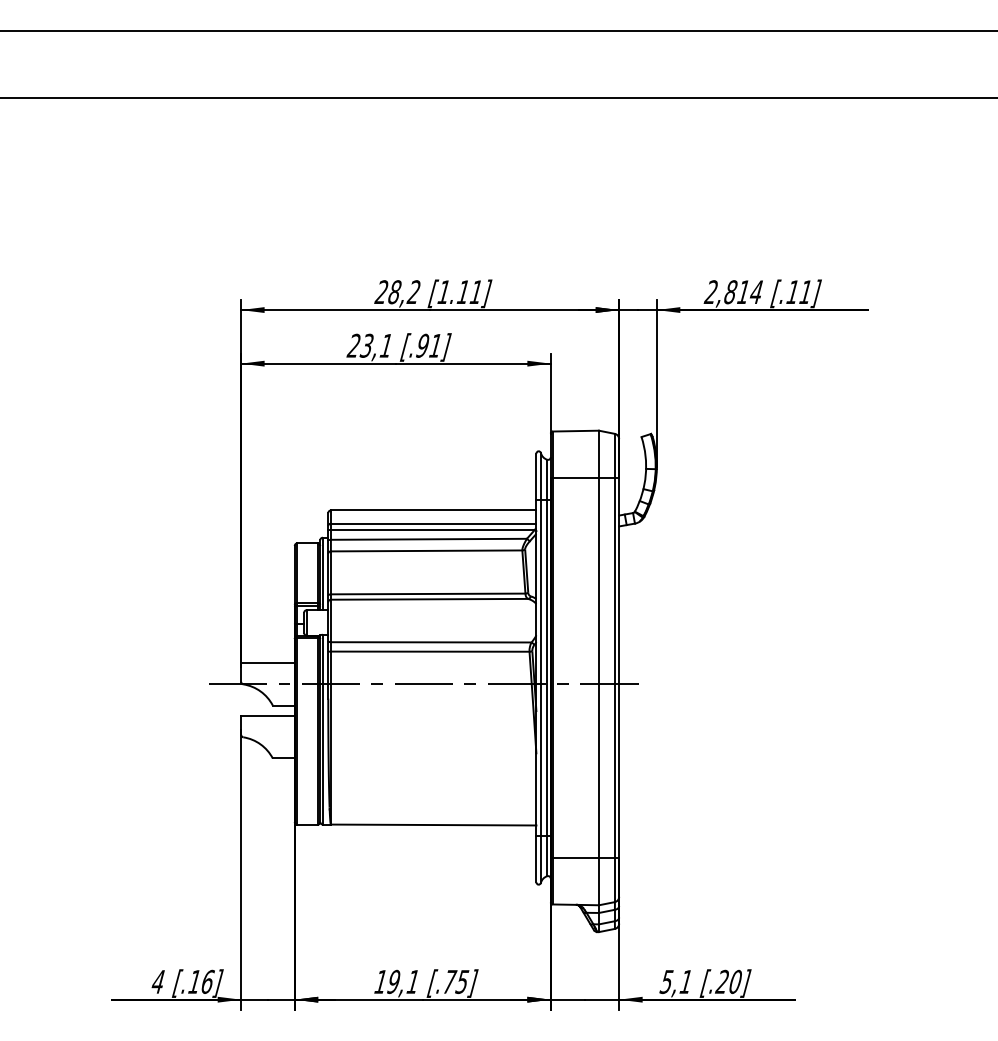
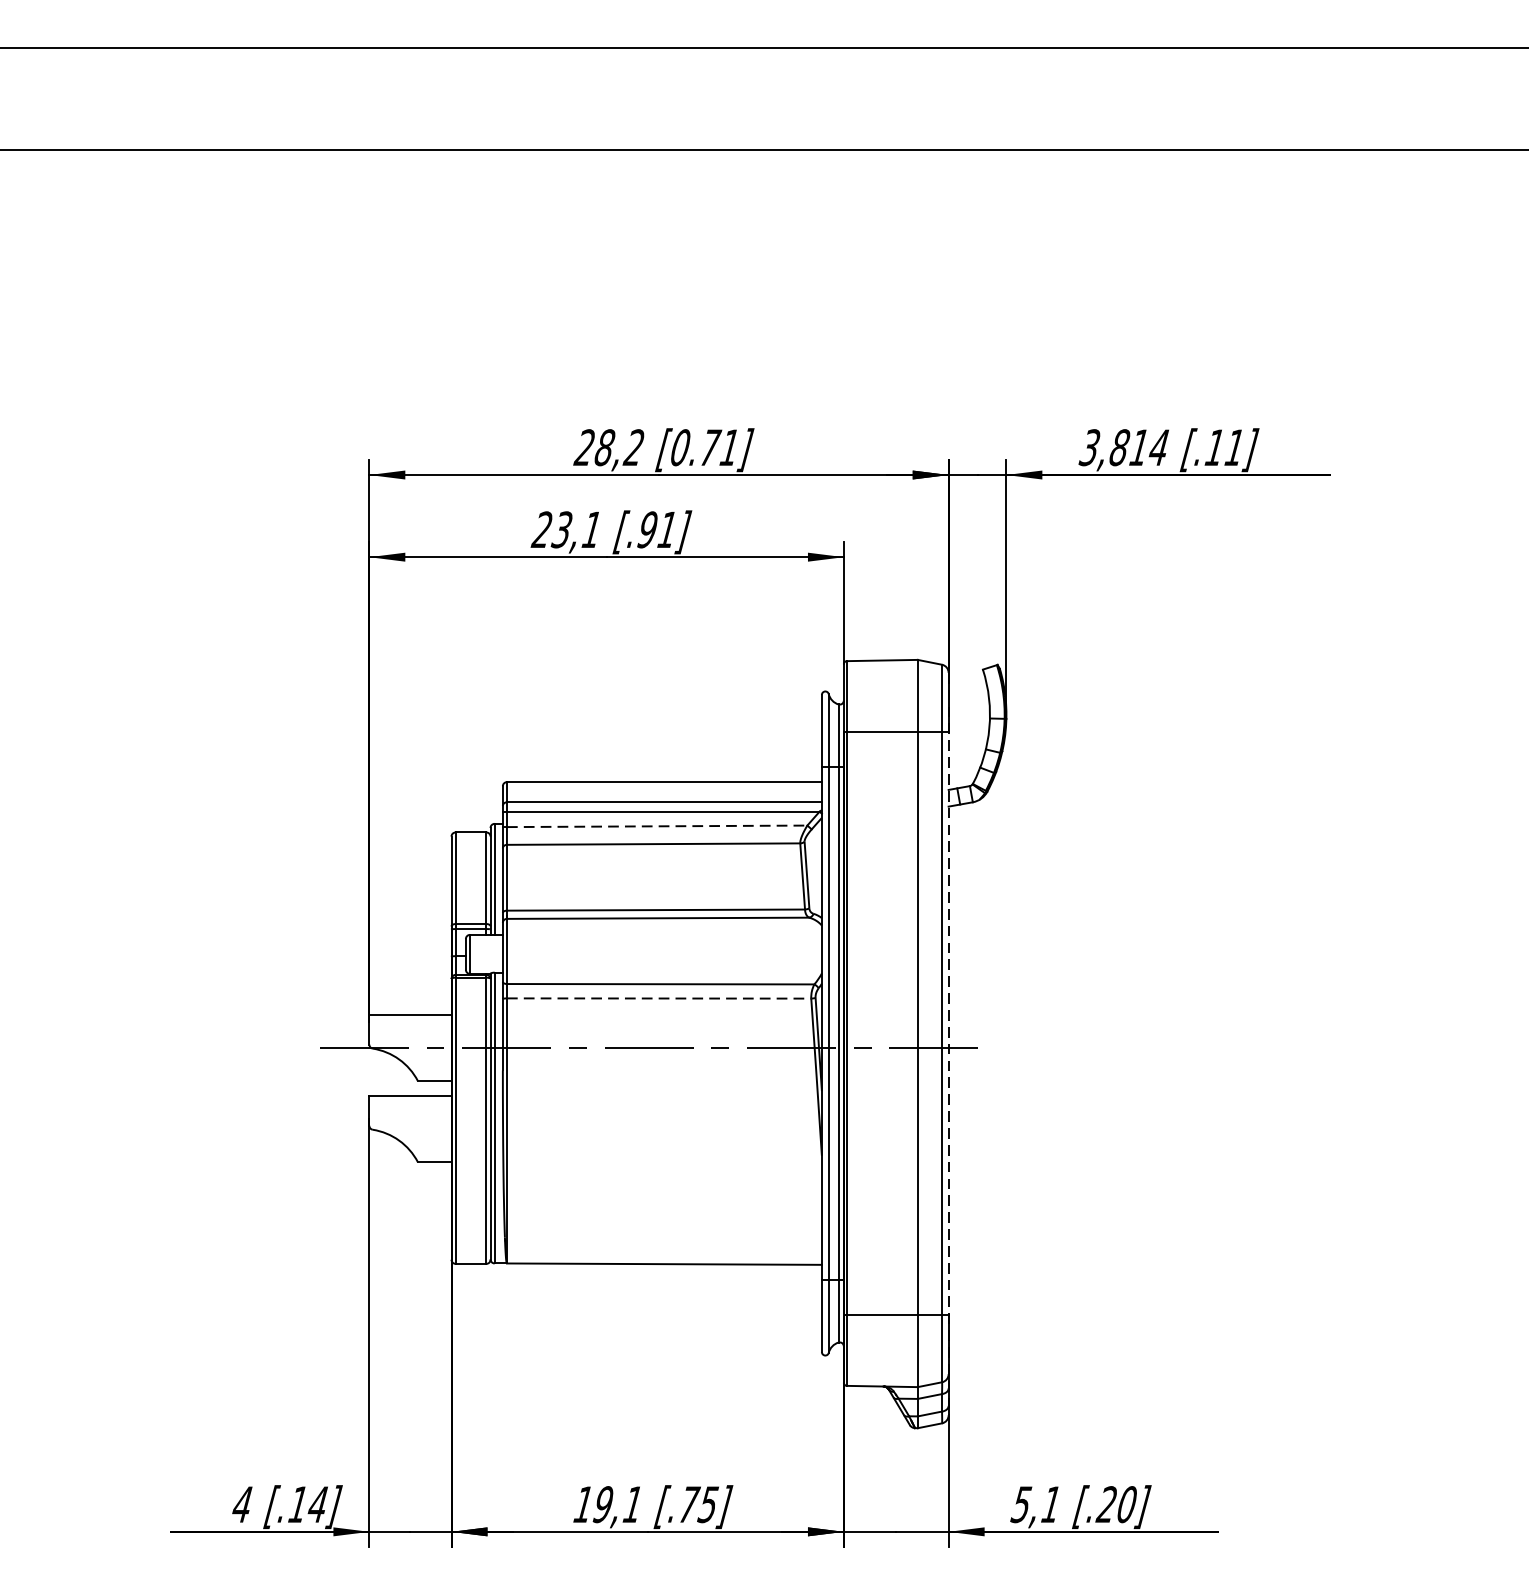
text: (454, 292) -> (696, 448), [1.11] -> [0.71]
text: (710, 292) -> (1088, 448), 2,814 -> 3,814
line: (429, 539) -> (657, 826), solid -> dashed
line: (430, 651) -> (659, 998), solid -> dashed
line: (619, 681) -> (949, 1044), solid -> dashed
text: (207, 981) -> (317, 1503), [.16] -> [.14]

